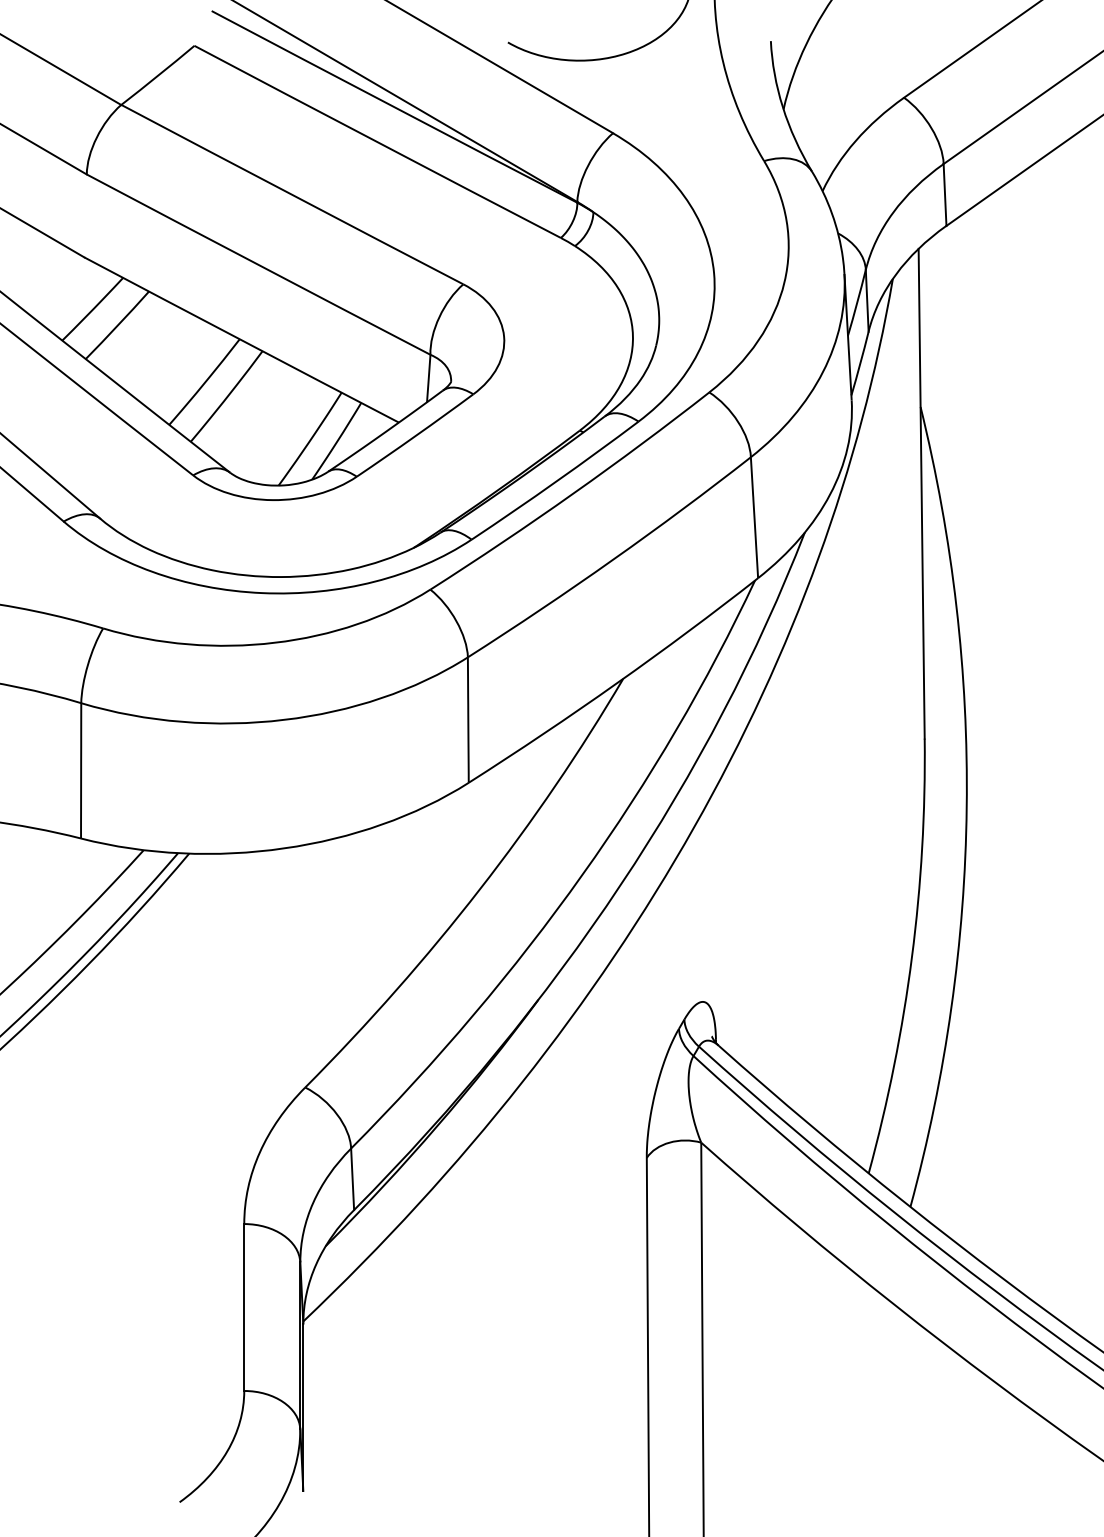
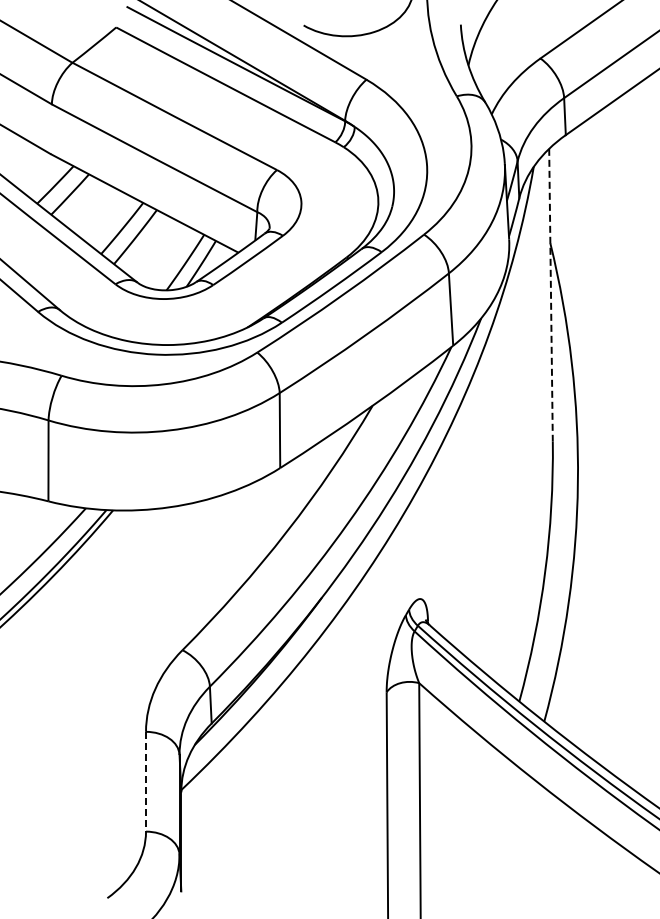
line: (922, 494) -> (551, 295), solid -> dashed
line: (245, 1307) -> (146, 781), solid -> dashed

